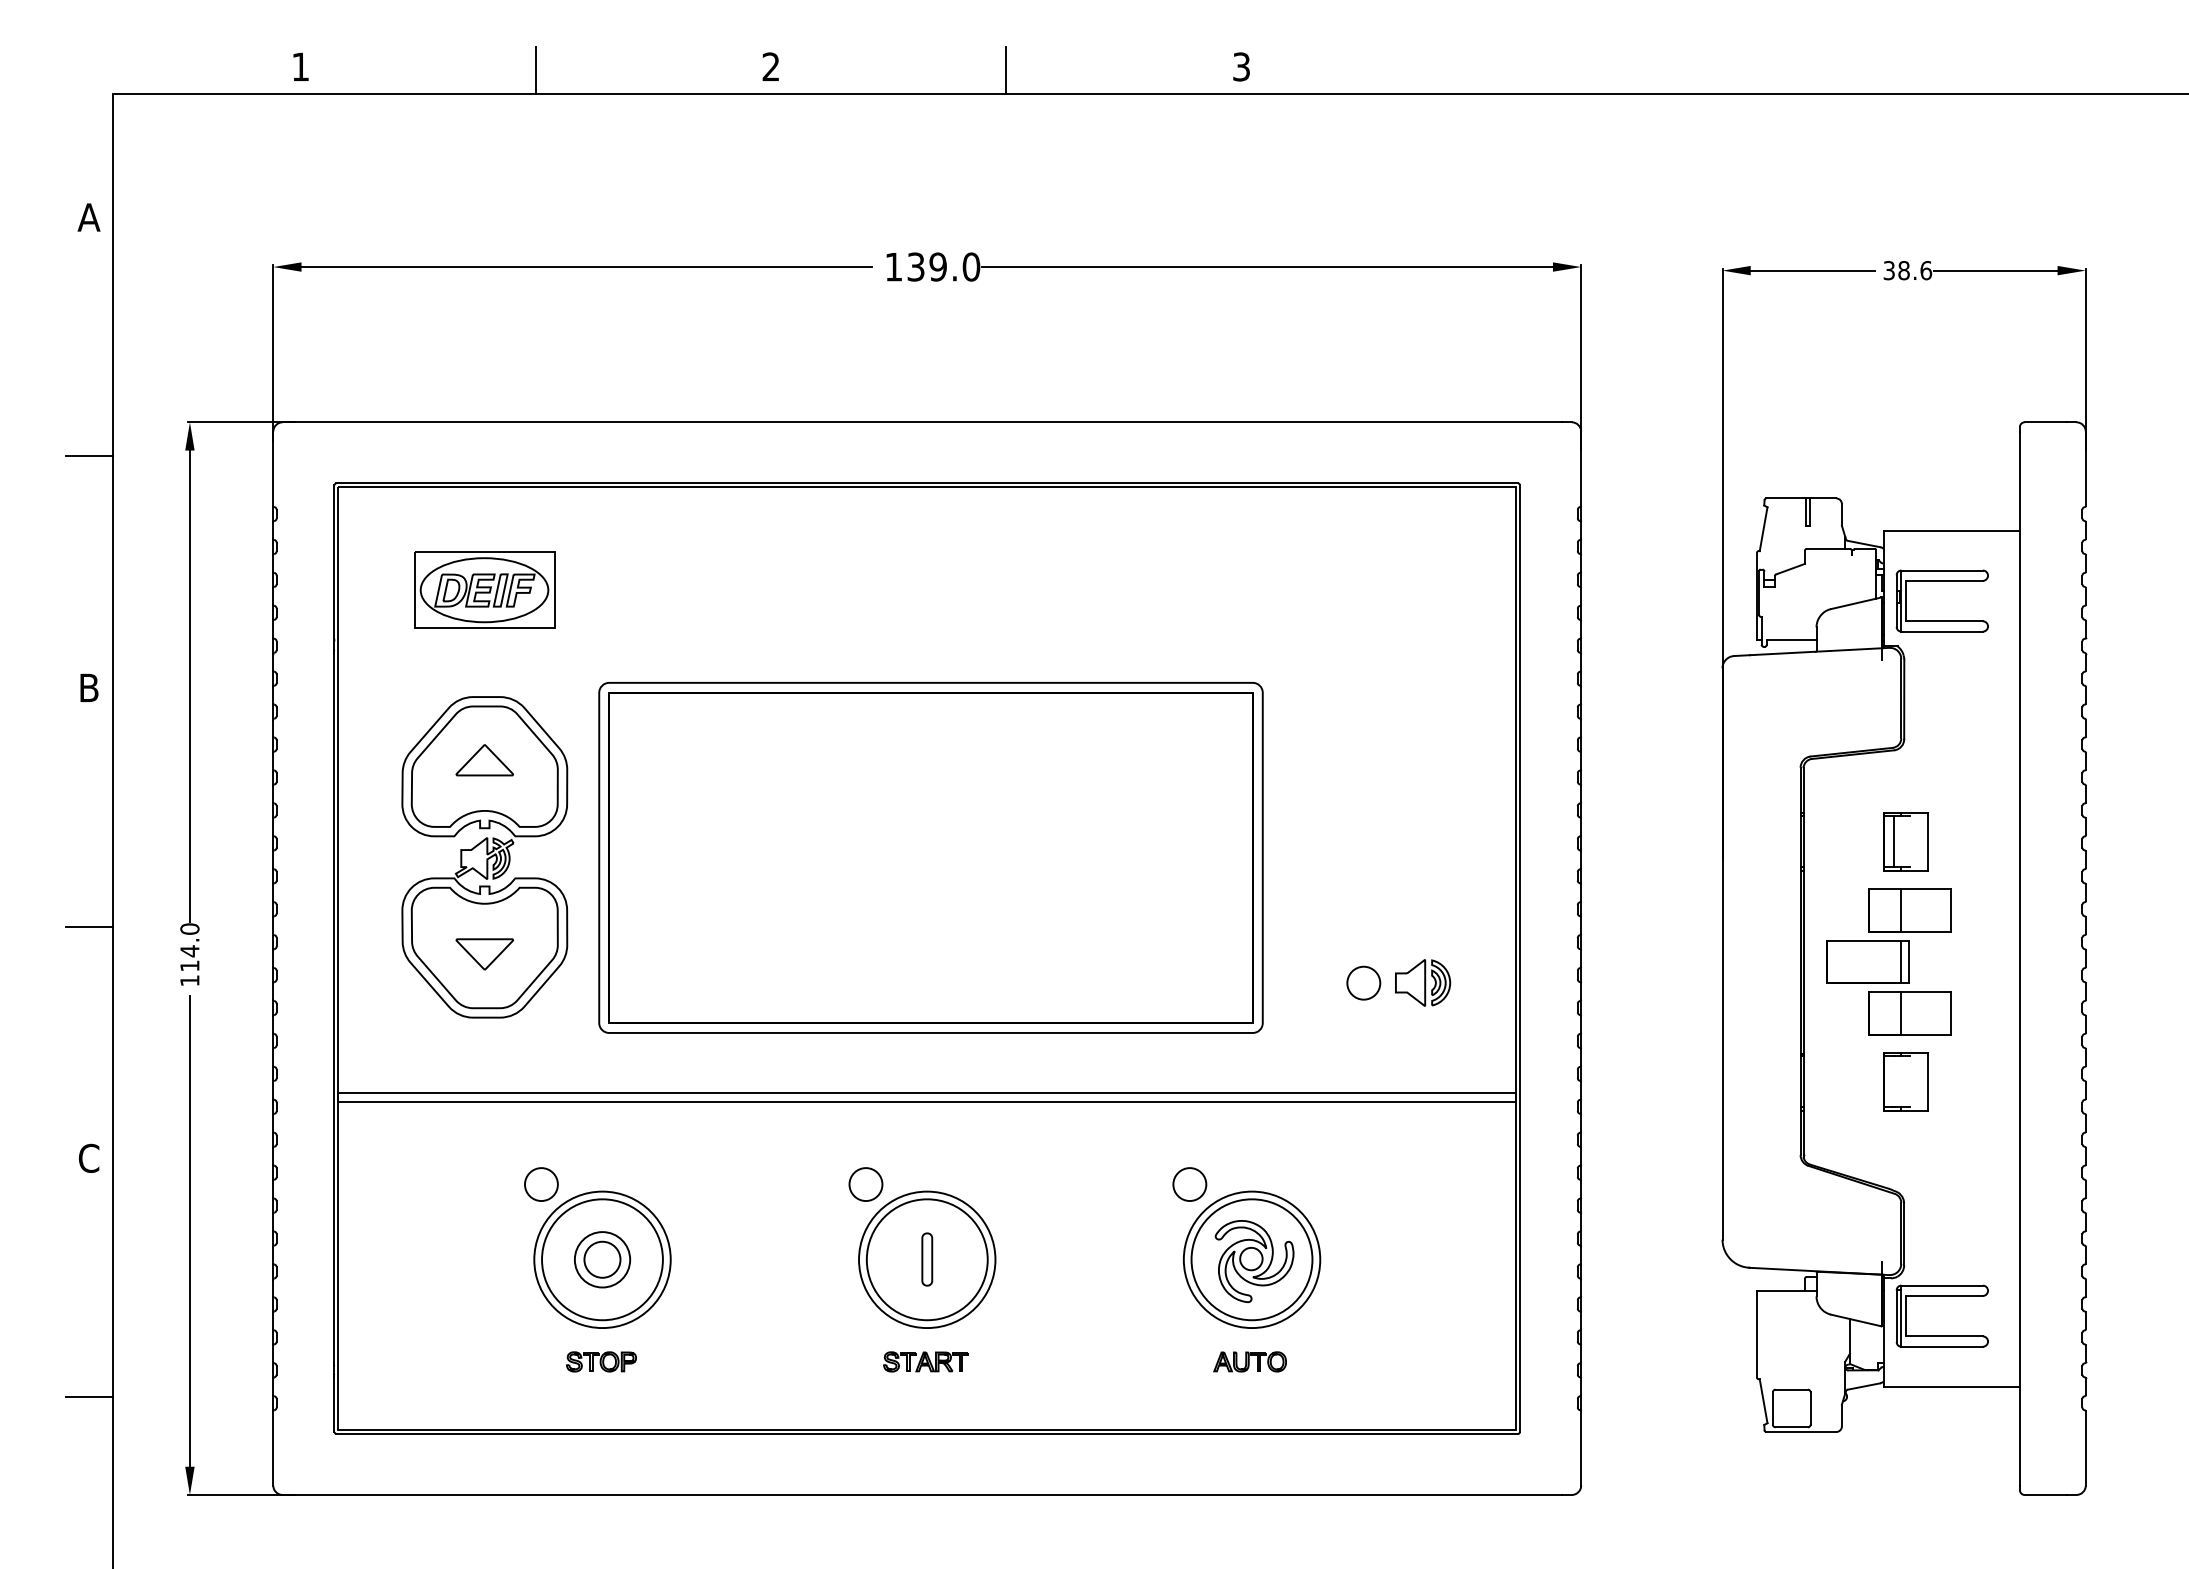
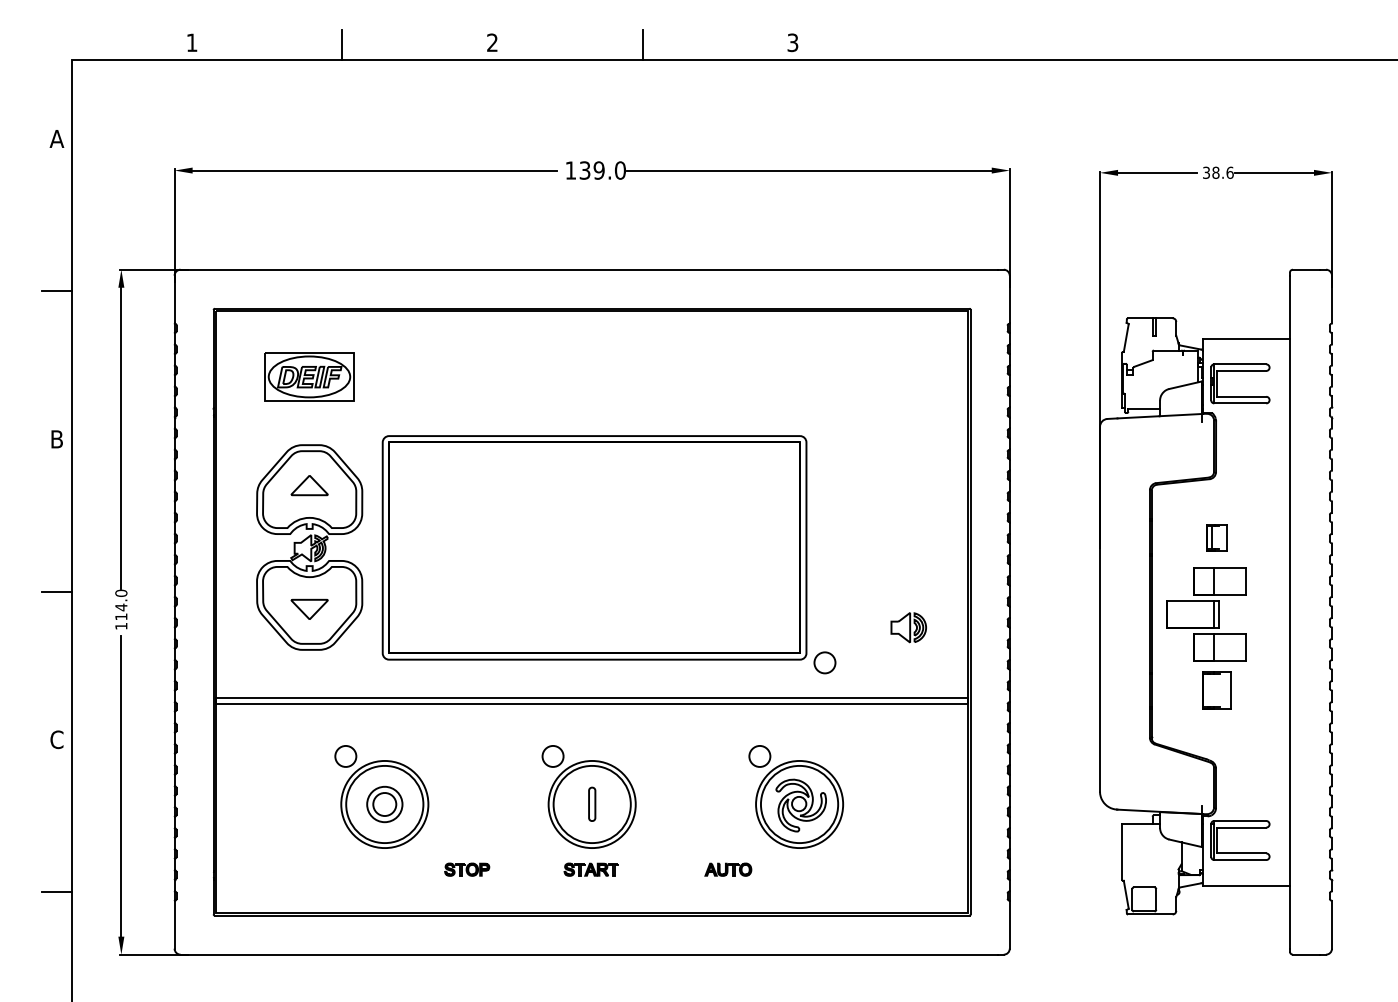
part: (1904, 841) -> (1216, 537), size x0.7
part: (1363, 982) -> (824, 662), moved
part: (601, 1361) -> (467, 869), moved
part: (1250, 1361) -> (728, 869), moved

